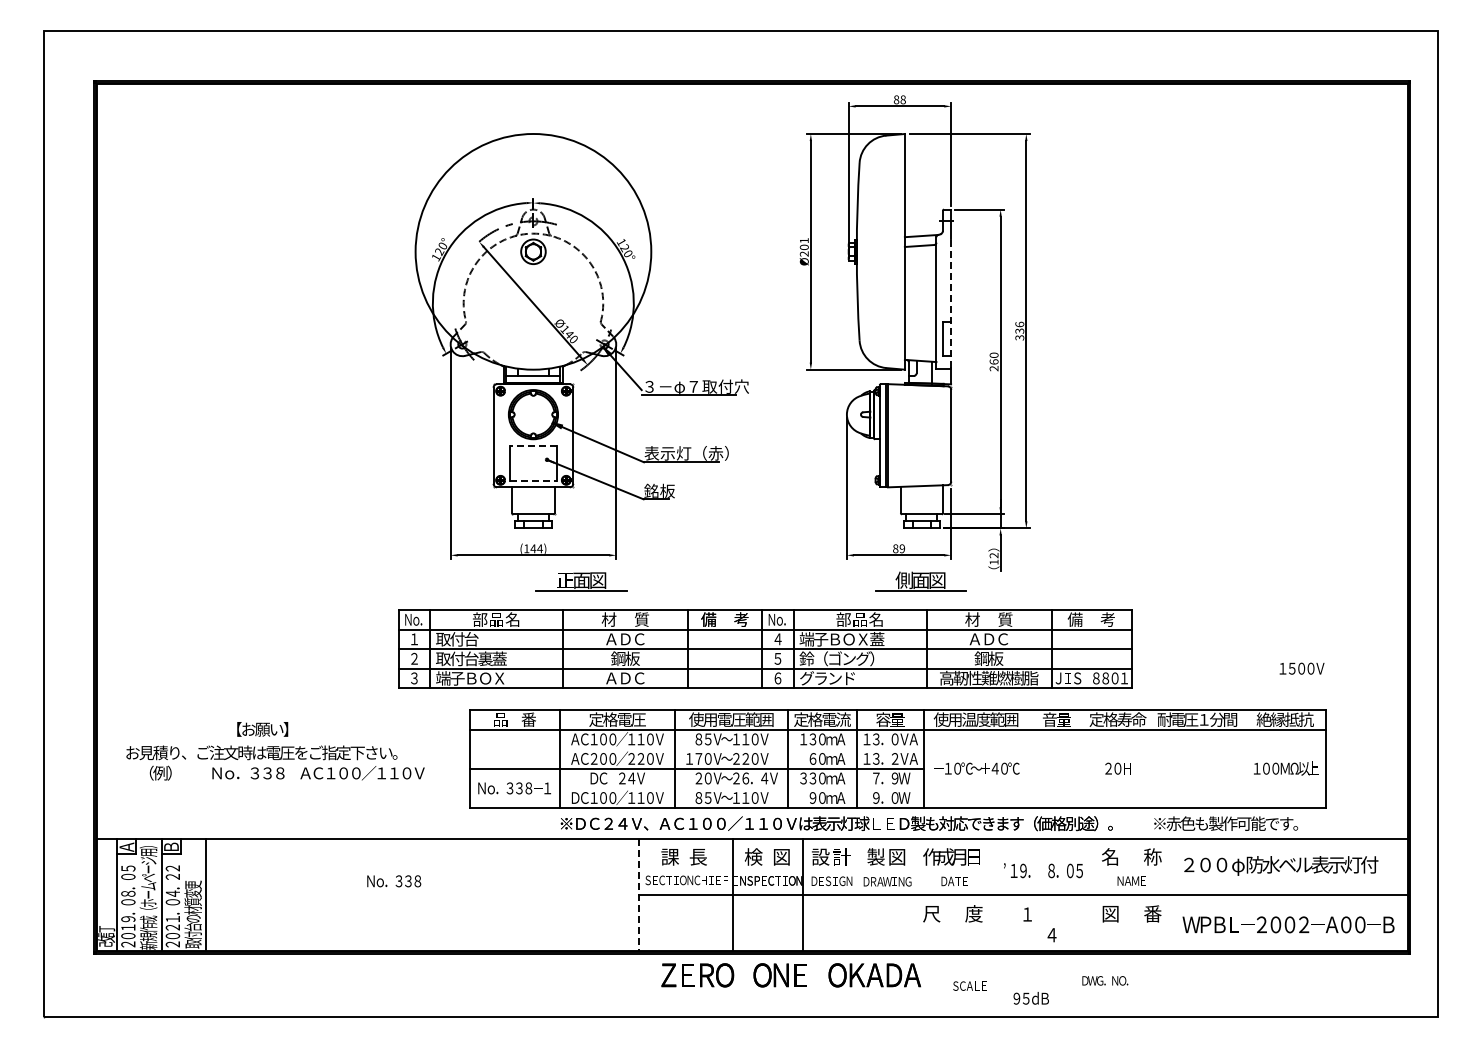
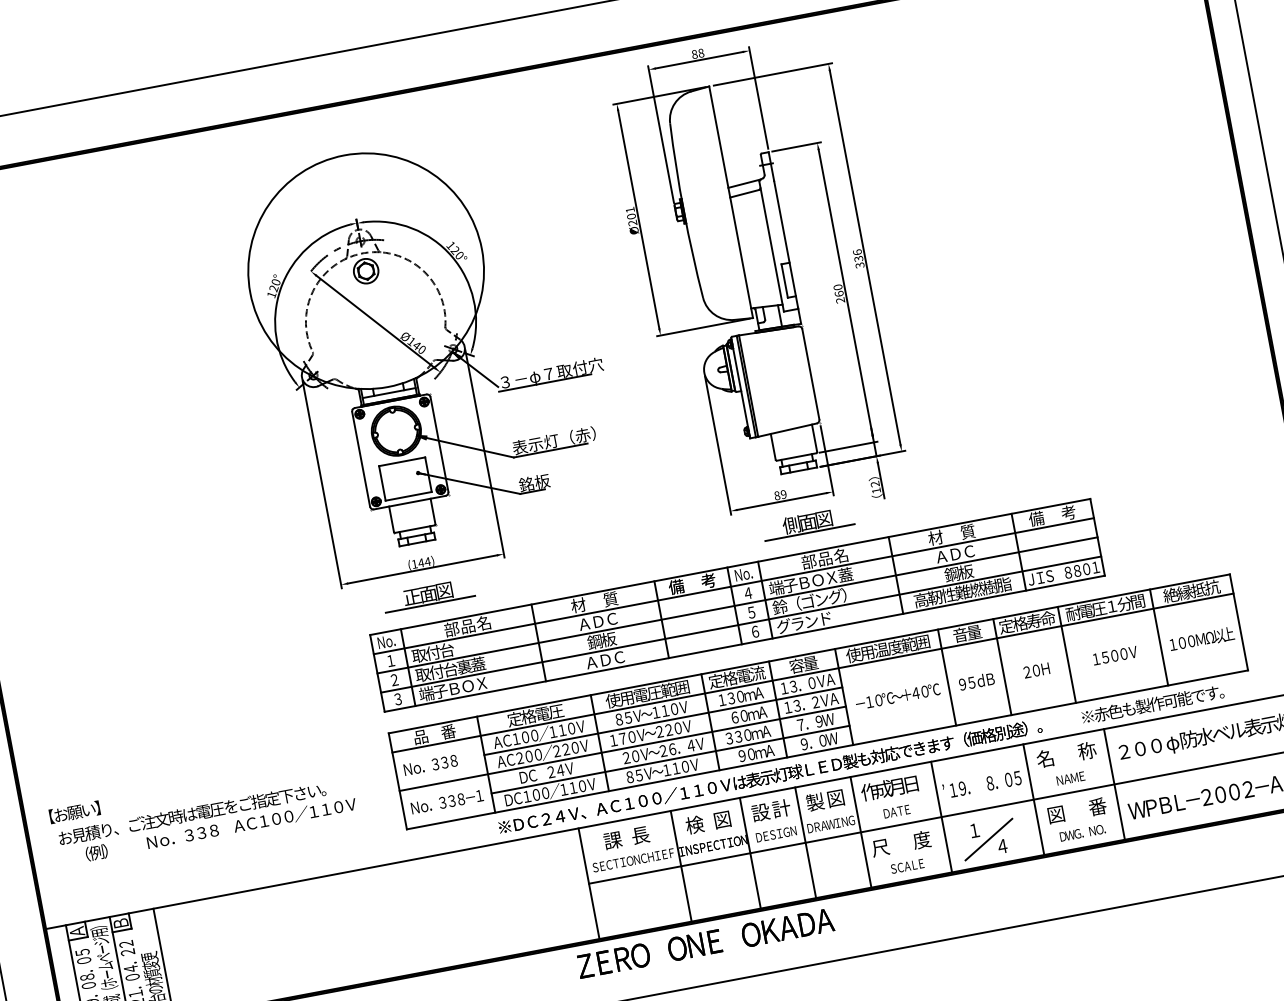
line: (951, 302) -> (786, 243), dashed -> solid
line: (532, 445) -> (401, 461), dashed -> solid
line: (533, 480) -> (408, 495), dashed -> solid
part: (581, 581) -> (428, 594), moved
part: (765, 648) -> (737, 604), moved
text: (1301, 668) -> (1114, 655), moved
text: (262, 729) -> (74, 812), moved
line: (741, 749) -> (662, 721), added
line: (1028, 758) -> (946, 677), added
line: (1085, 758) -> (1002, 666), added
line: (1150, 758) -> (1066, 654), added
line: (1244, 758) -> (1158, 637), added
line: (741, 788) -> (670, 759), added
text: (394, 881) -> (431, 765), moved
line: (859, 894) -> (805, 842), added
line: (915, 894) -> (860, 831), added
line: (997, 894) -> (941, 816), added
line: (1091, 894) -> (1033, 799), added
line: (1173, 894) -> (1114, 783), added
line: (638, 895) -> (588, 884), dashed -> solid
line: (1039, 925) -> (988, 839), added
text: (790, 975) -> (704, 943), moved
text: (1105, 980) -> (1082, 832), moved
text: (969, 985) -> (907, 865), moved
text: (1030, 998) -> (976, 681), moved

